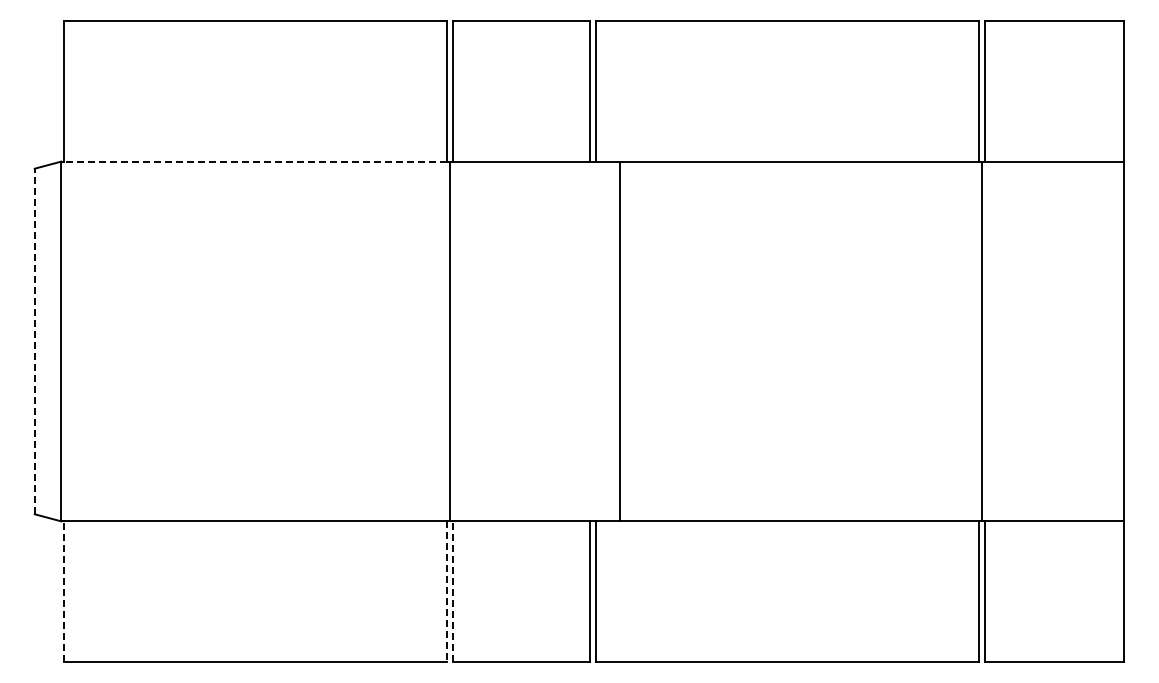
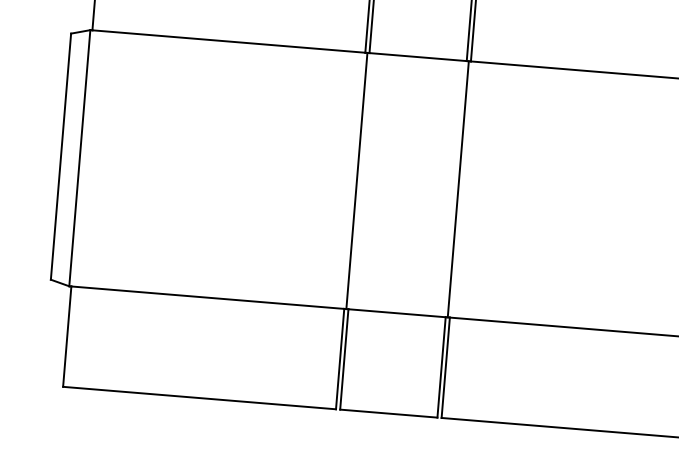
line: (255, 161) -> (228, 41), dashed -> solid
line: (34, 341) -> (60, 156), dashed -> solid
line: (619, 341) -> (458, 189), moved
line: (64, 591) -> (67, 336), dashed -> solid
line: (453, 591) -> (344, 359), dashed -> solid
line: (447, 592) -> (340, 359), dashed -> solid

